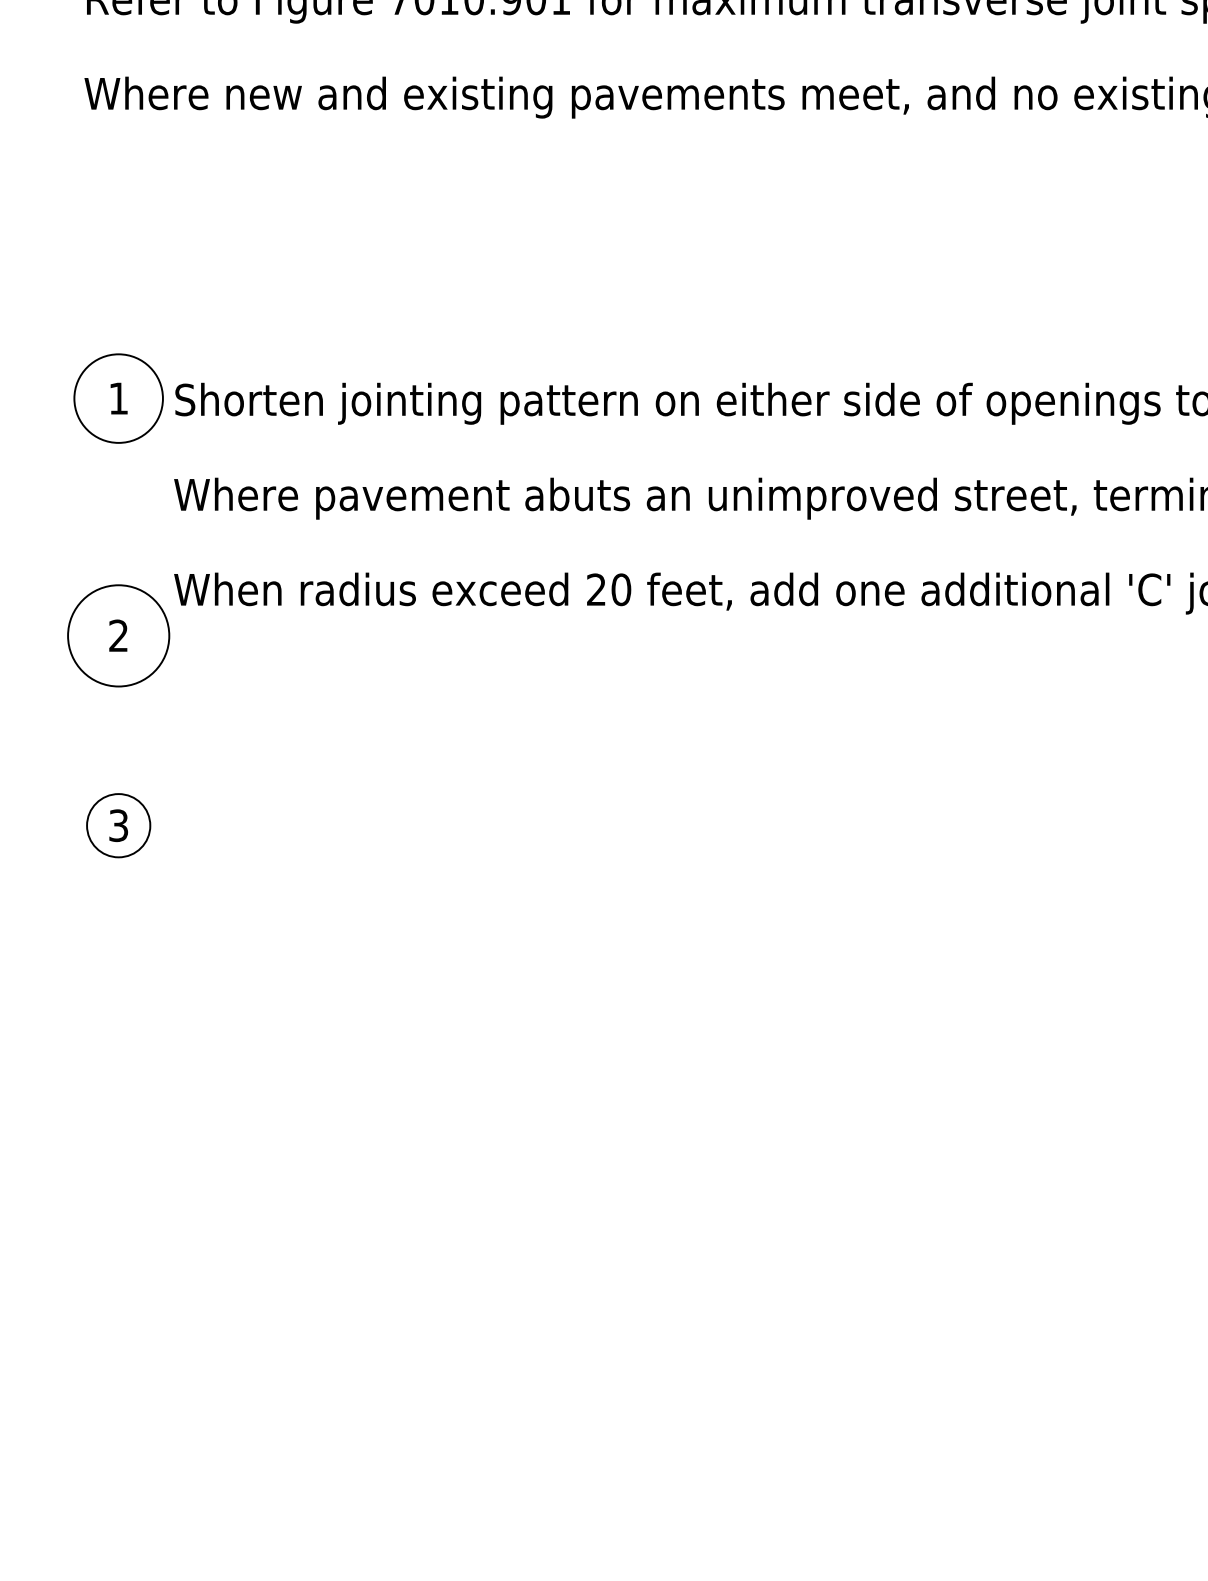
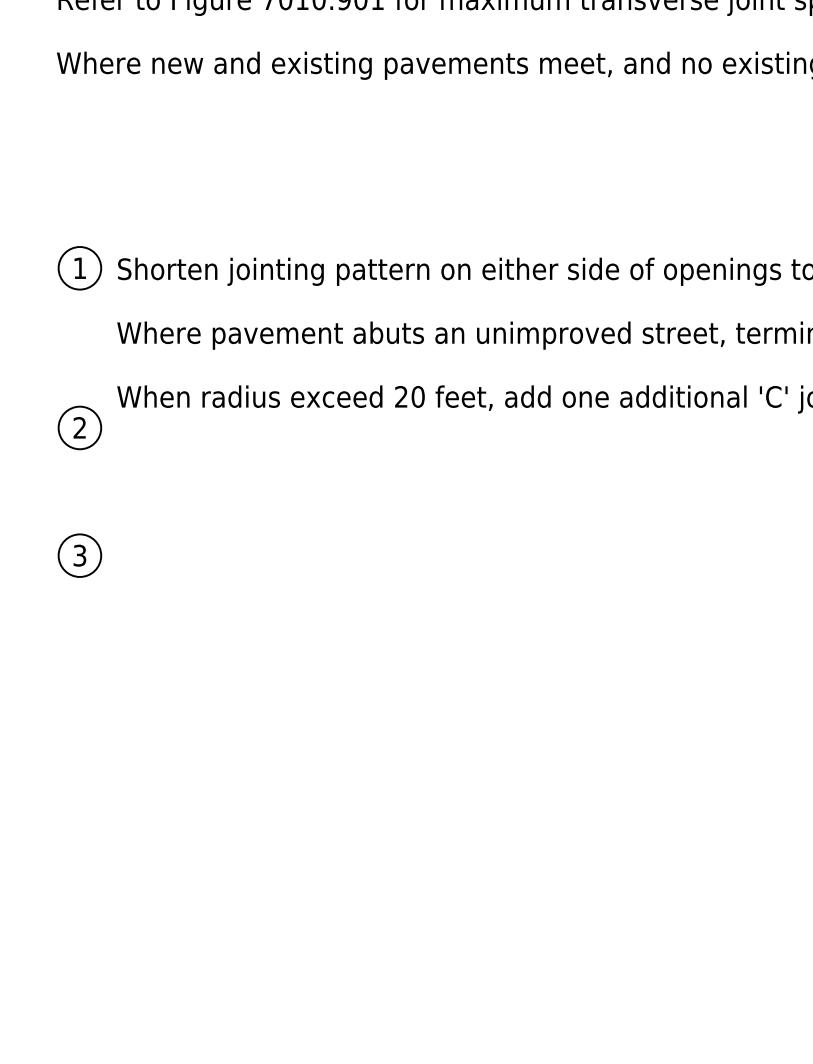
circle: (118, 398) -> (79, 268), size x0.71
circle: (118, 635) -> (79, 427), size x0.62

